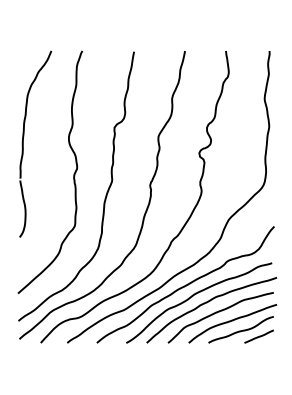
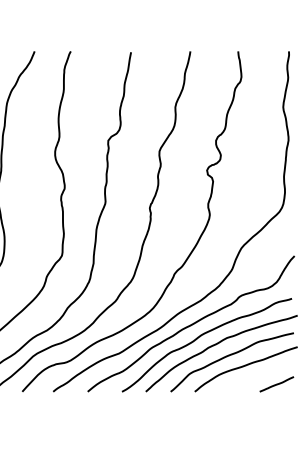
curve: (240, 330) -> (255, 377), removed

